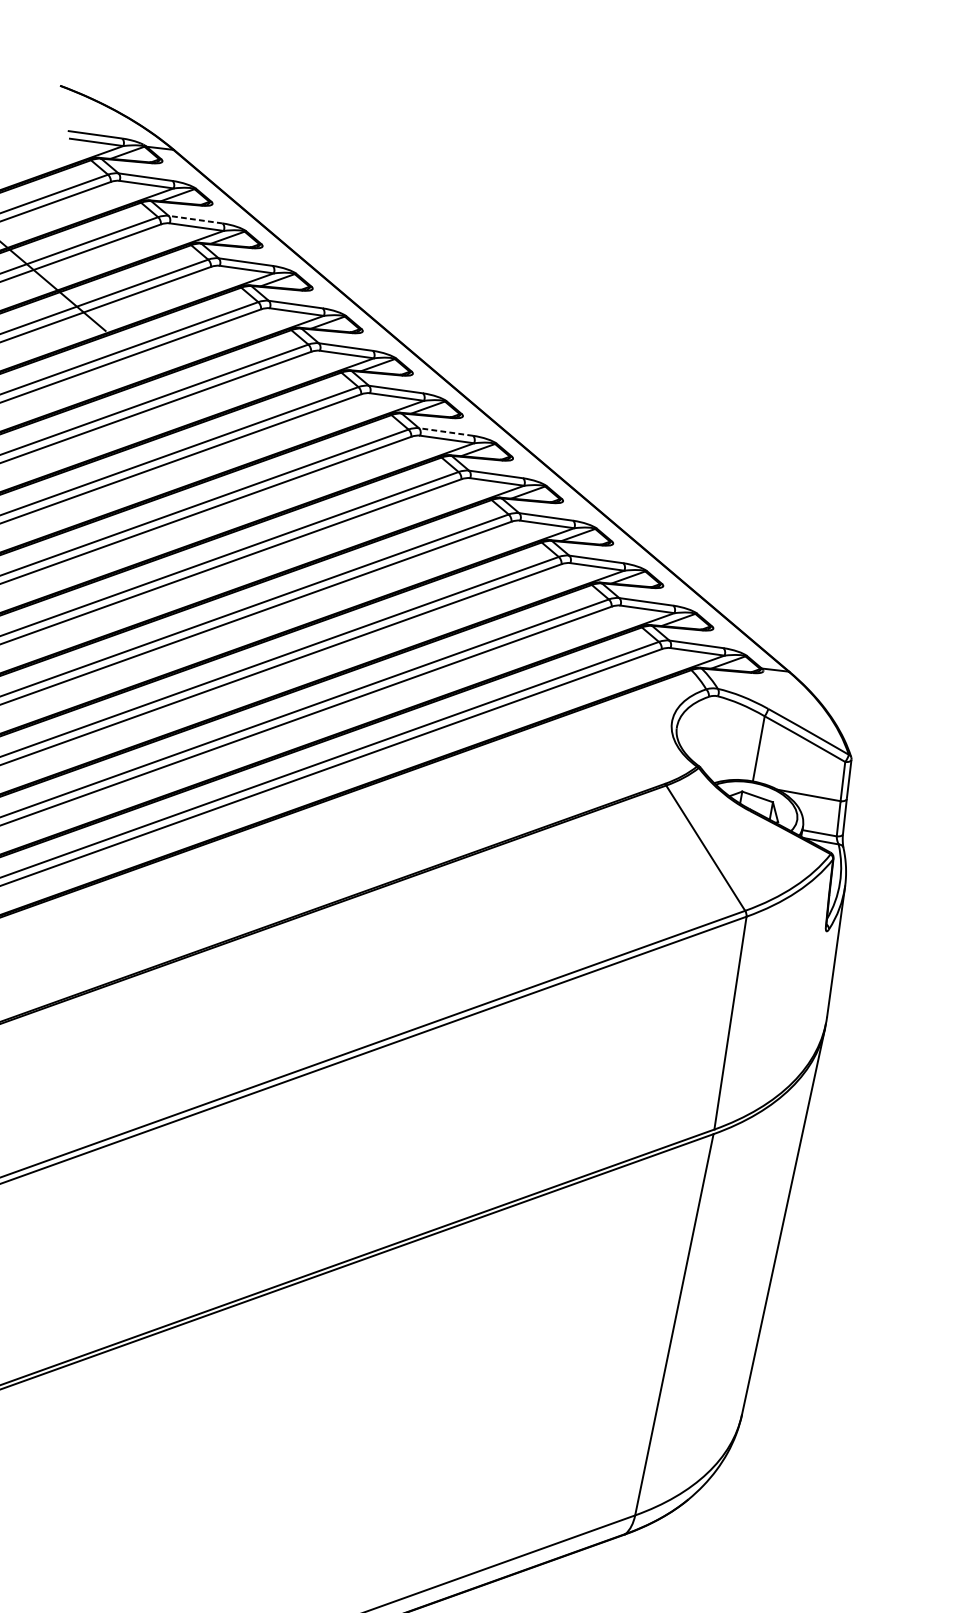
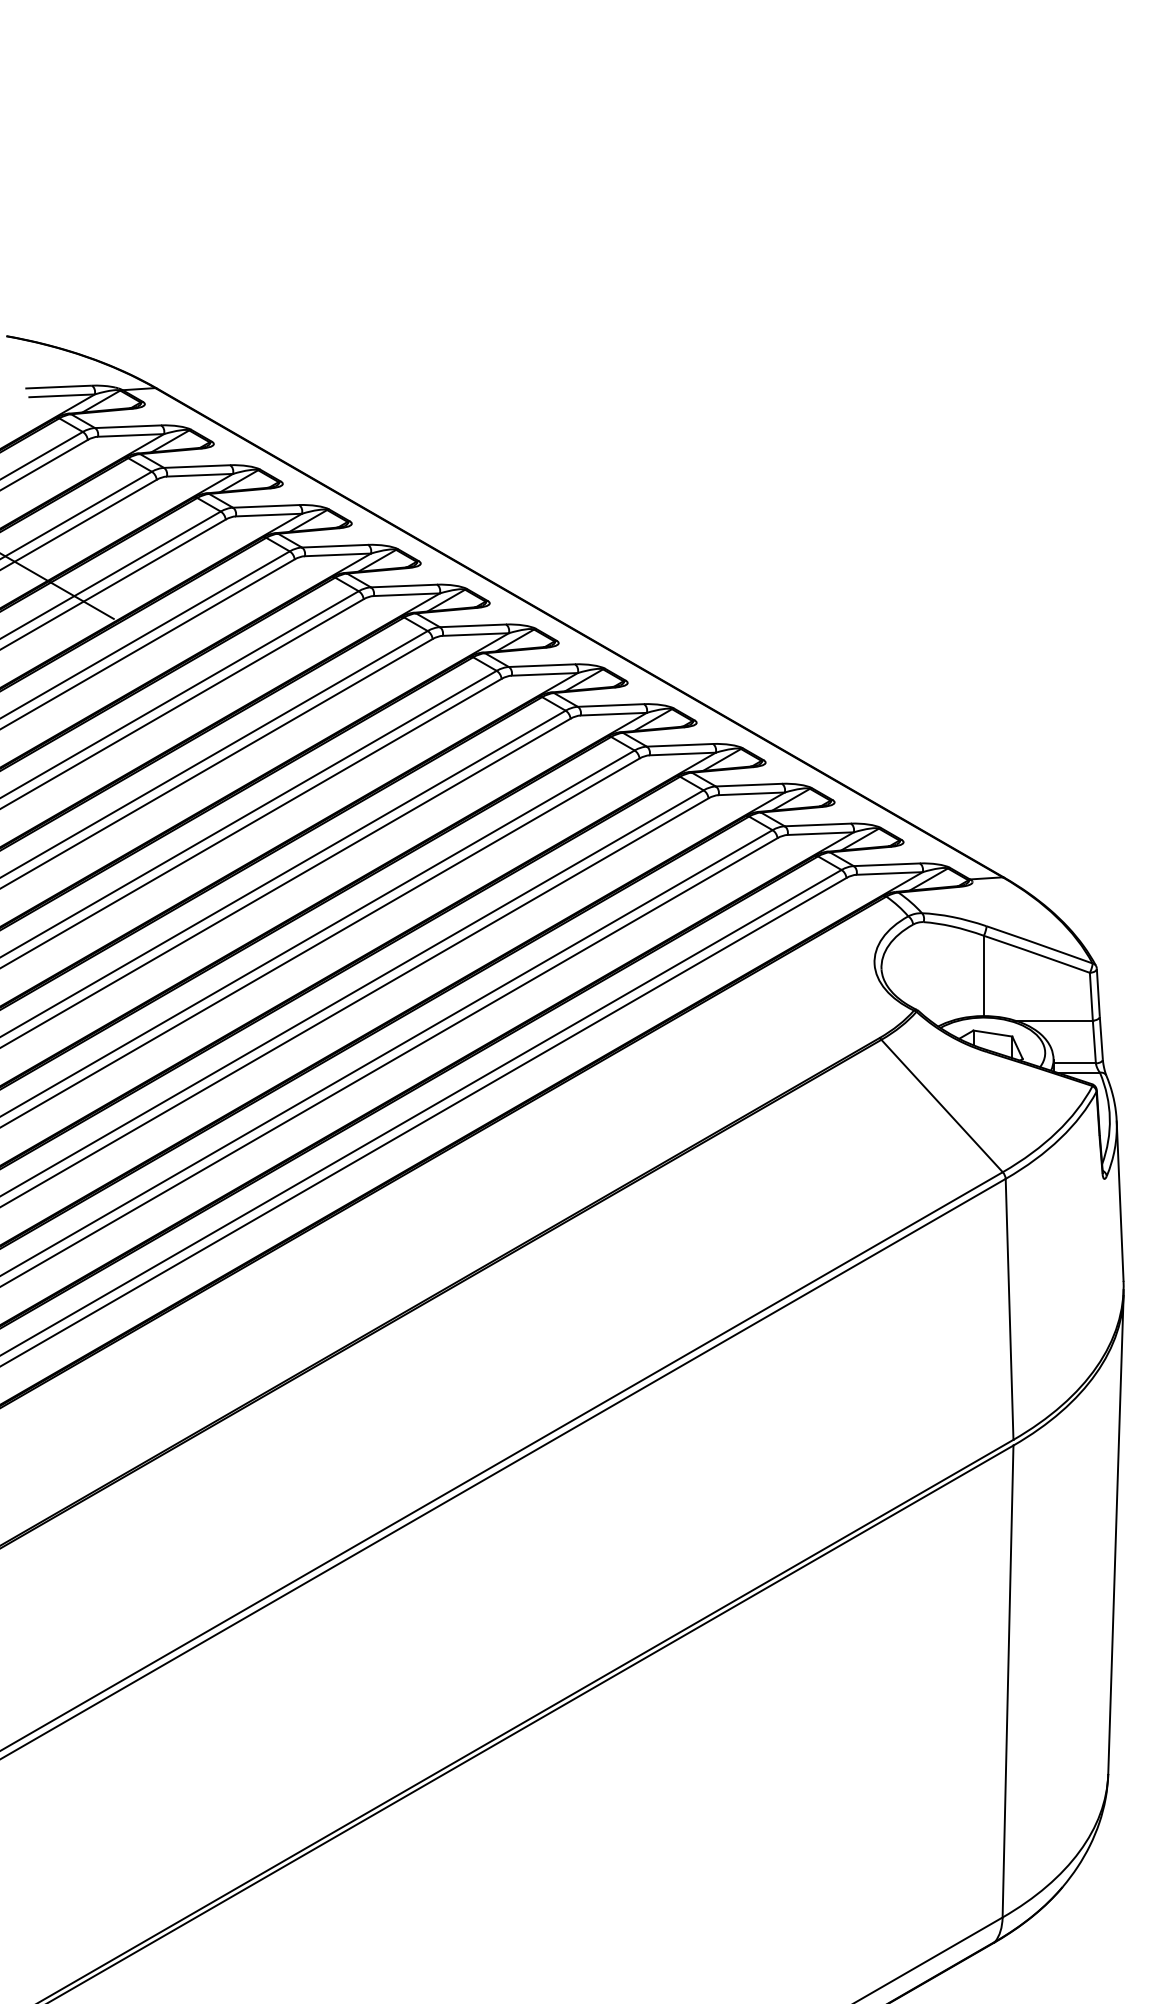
line: (195, 219) -> (196, 466), dashed -> solid
line: (445, 431) -> (541, 665), dashed -> solid

